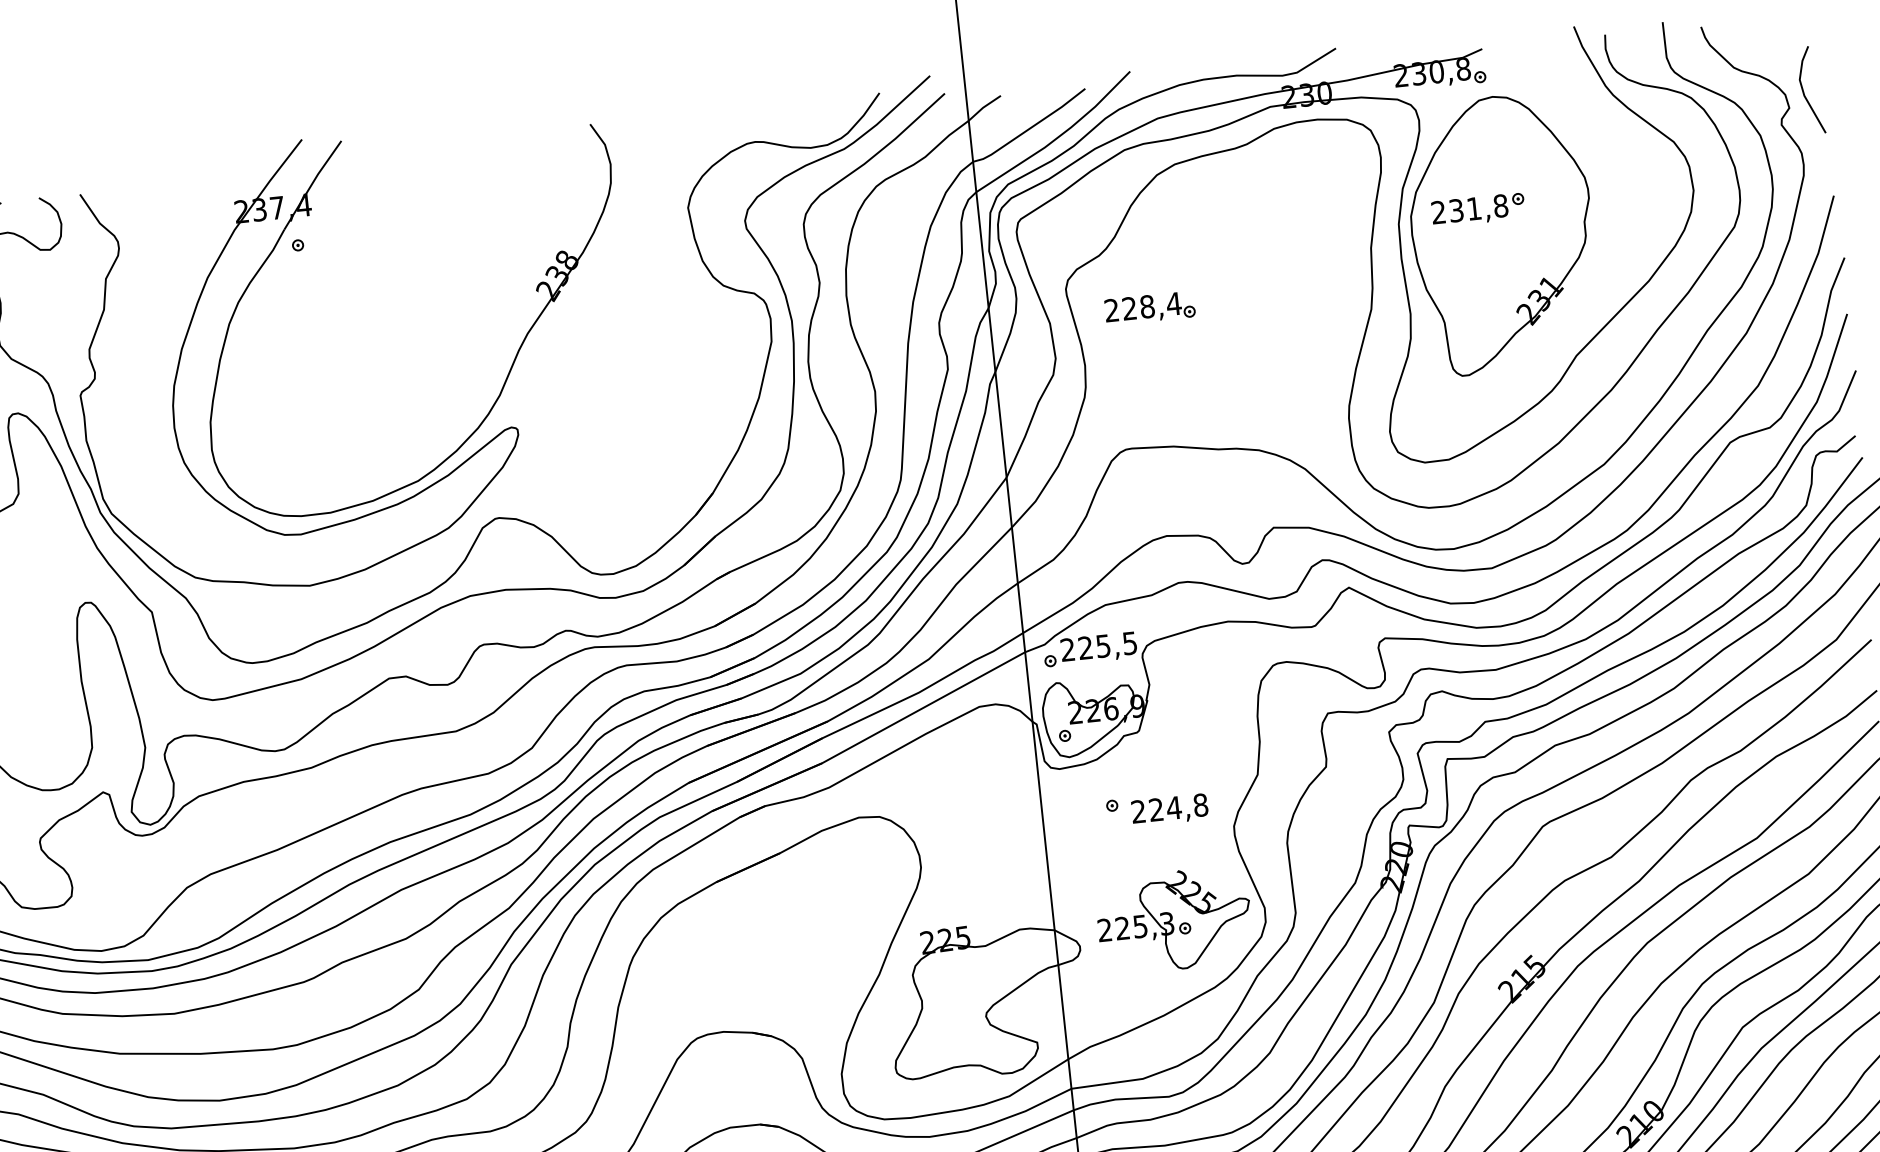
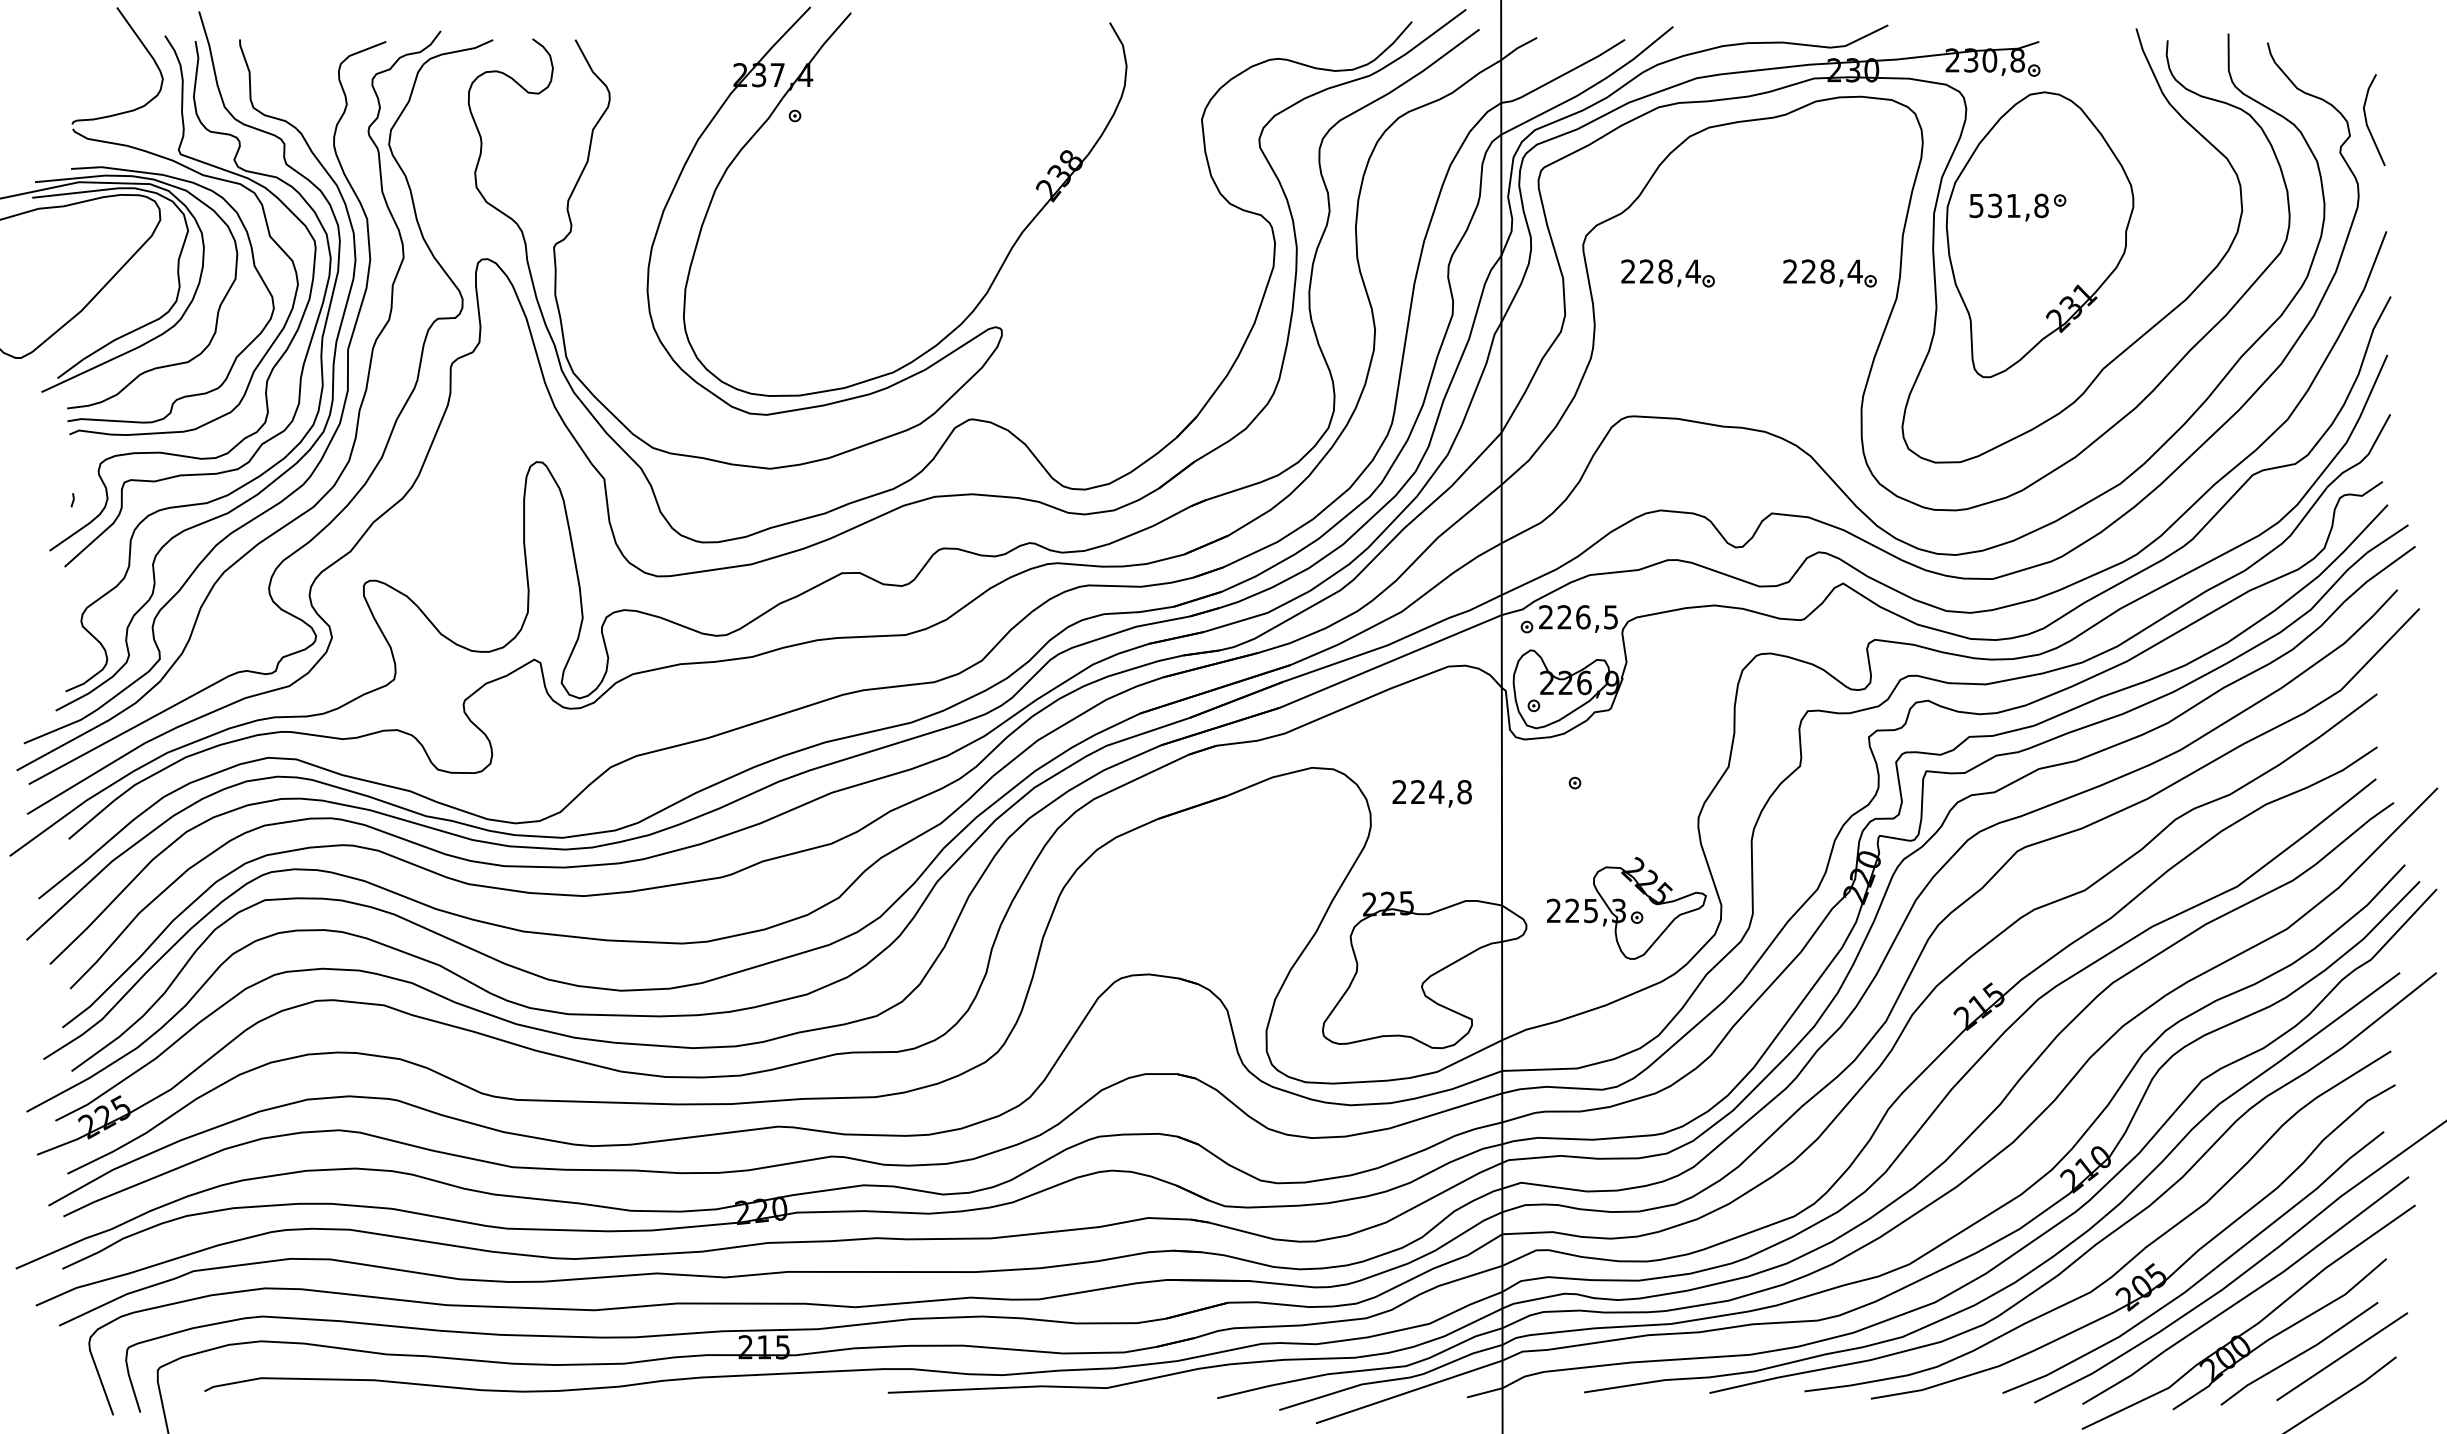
text: (1438, 212) -> (1976, 205), 231,8 -> 531,8
part: (1304, 292) -> (1829, 273), added
text: (1103, 646) -> (1583, 617), 225,5 -> 226,5
text: (1169, 809) -> (1431, 793), moved

